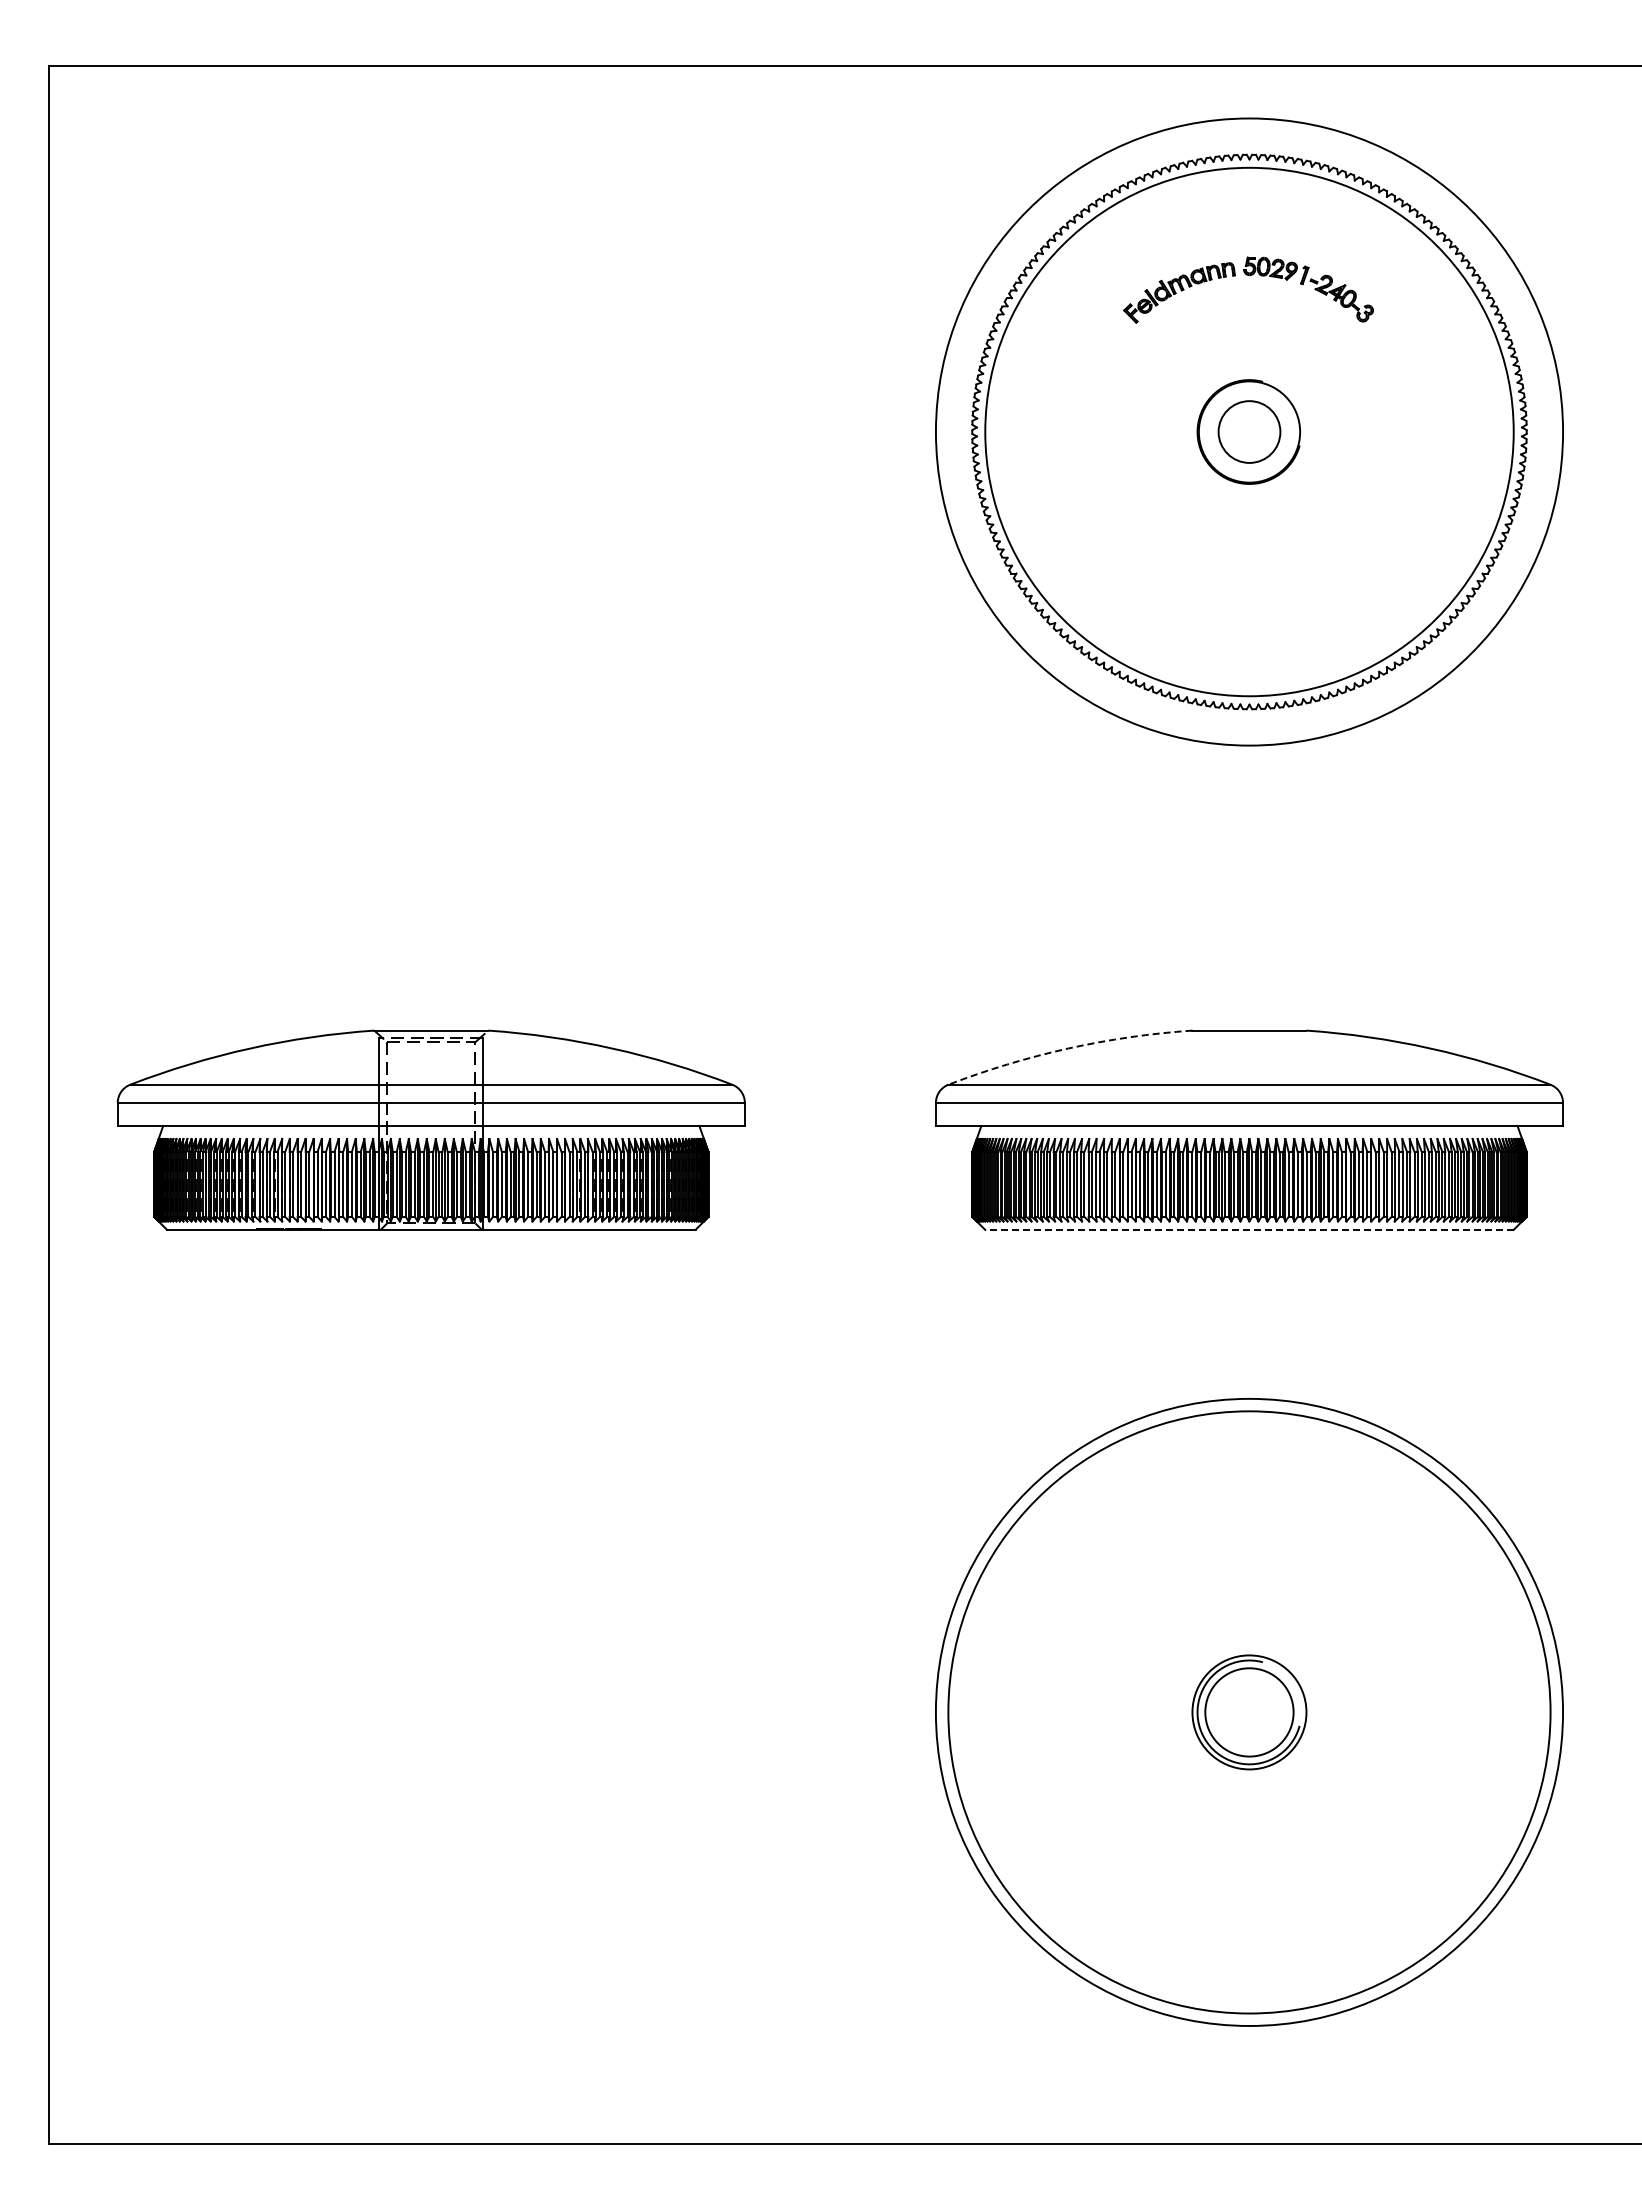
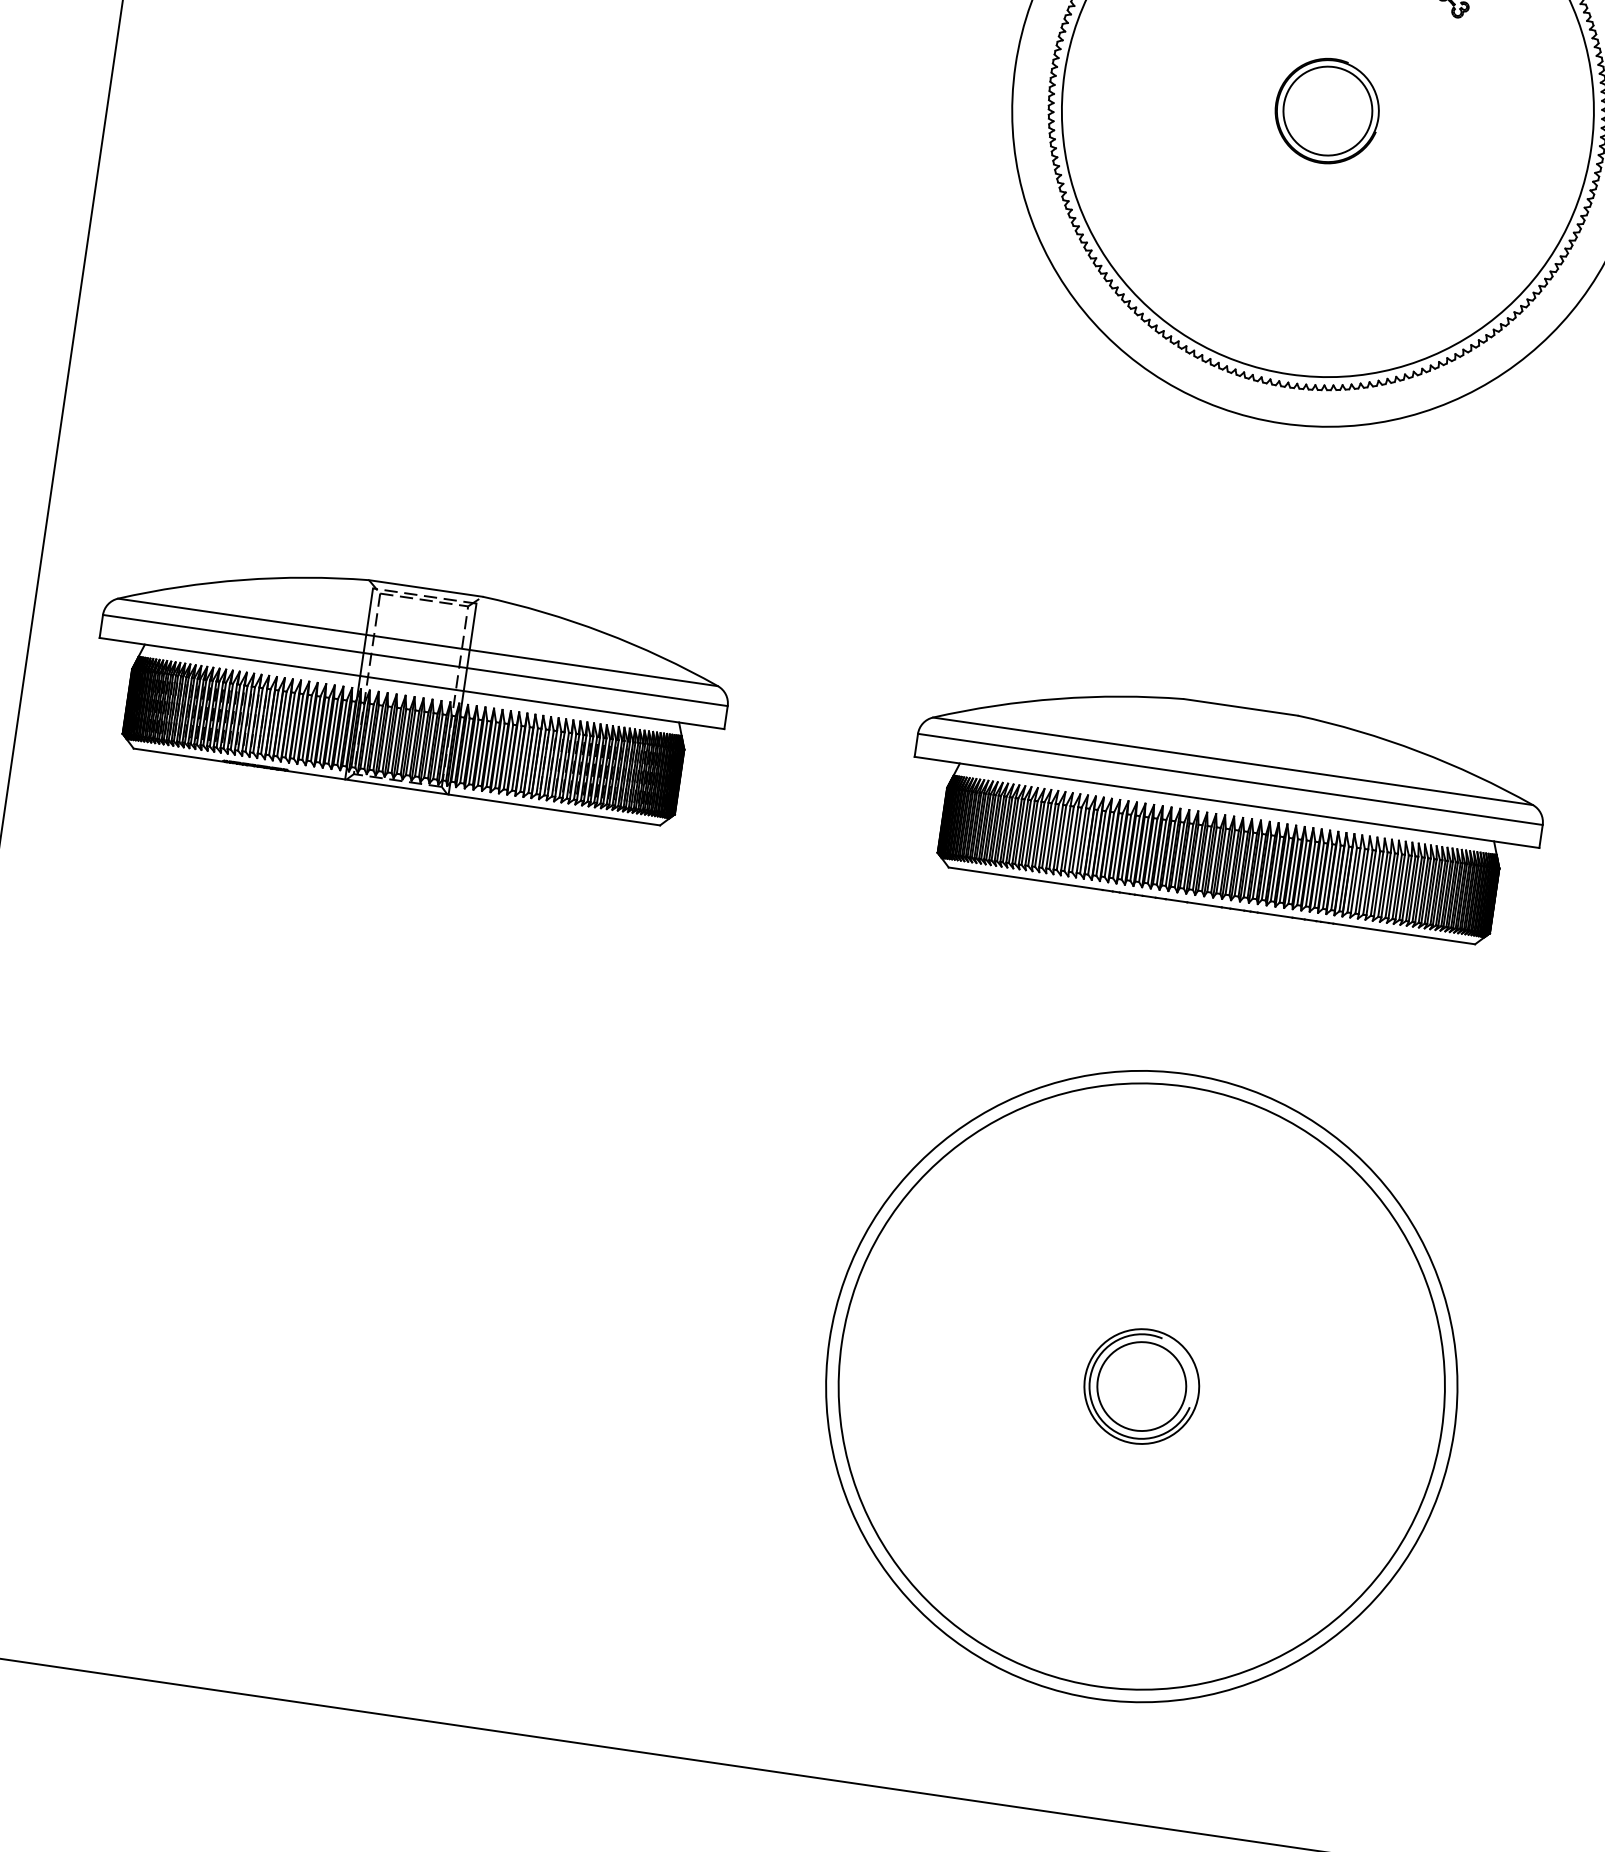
circle: (1249, 431) -> (1327, 110), size x1.43
arc: (1068, 1048) -> (1058, 698), dashed -> solid
line: (1248, 1229) -> (1211, 905), dashed -> solid

